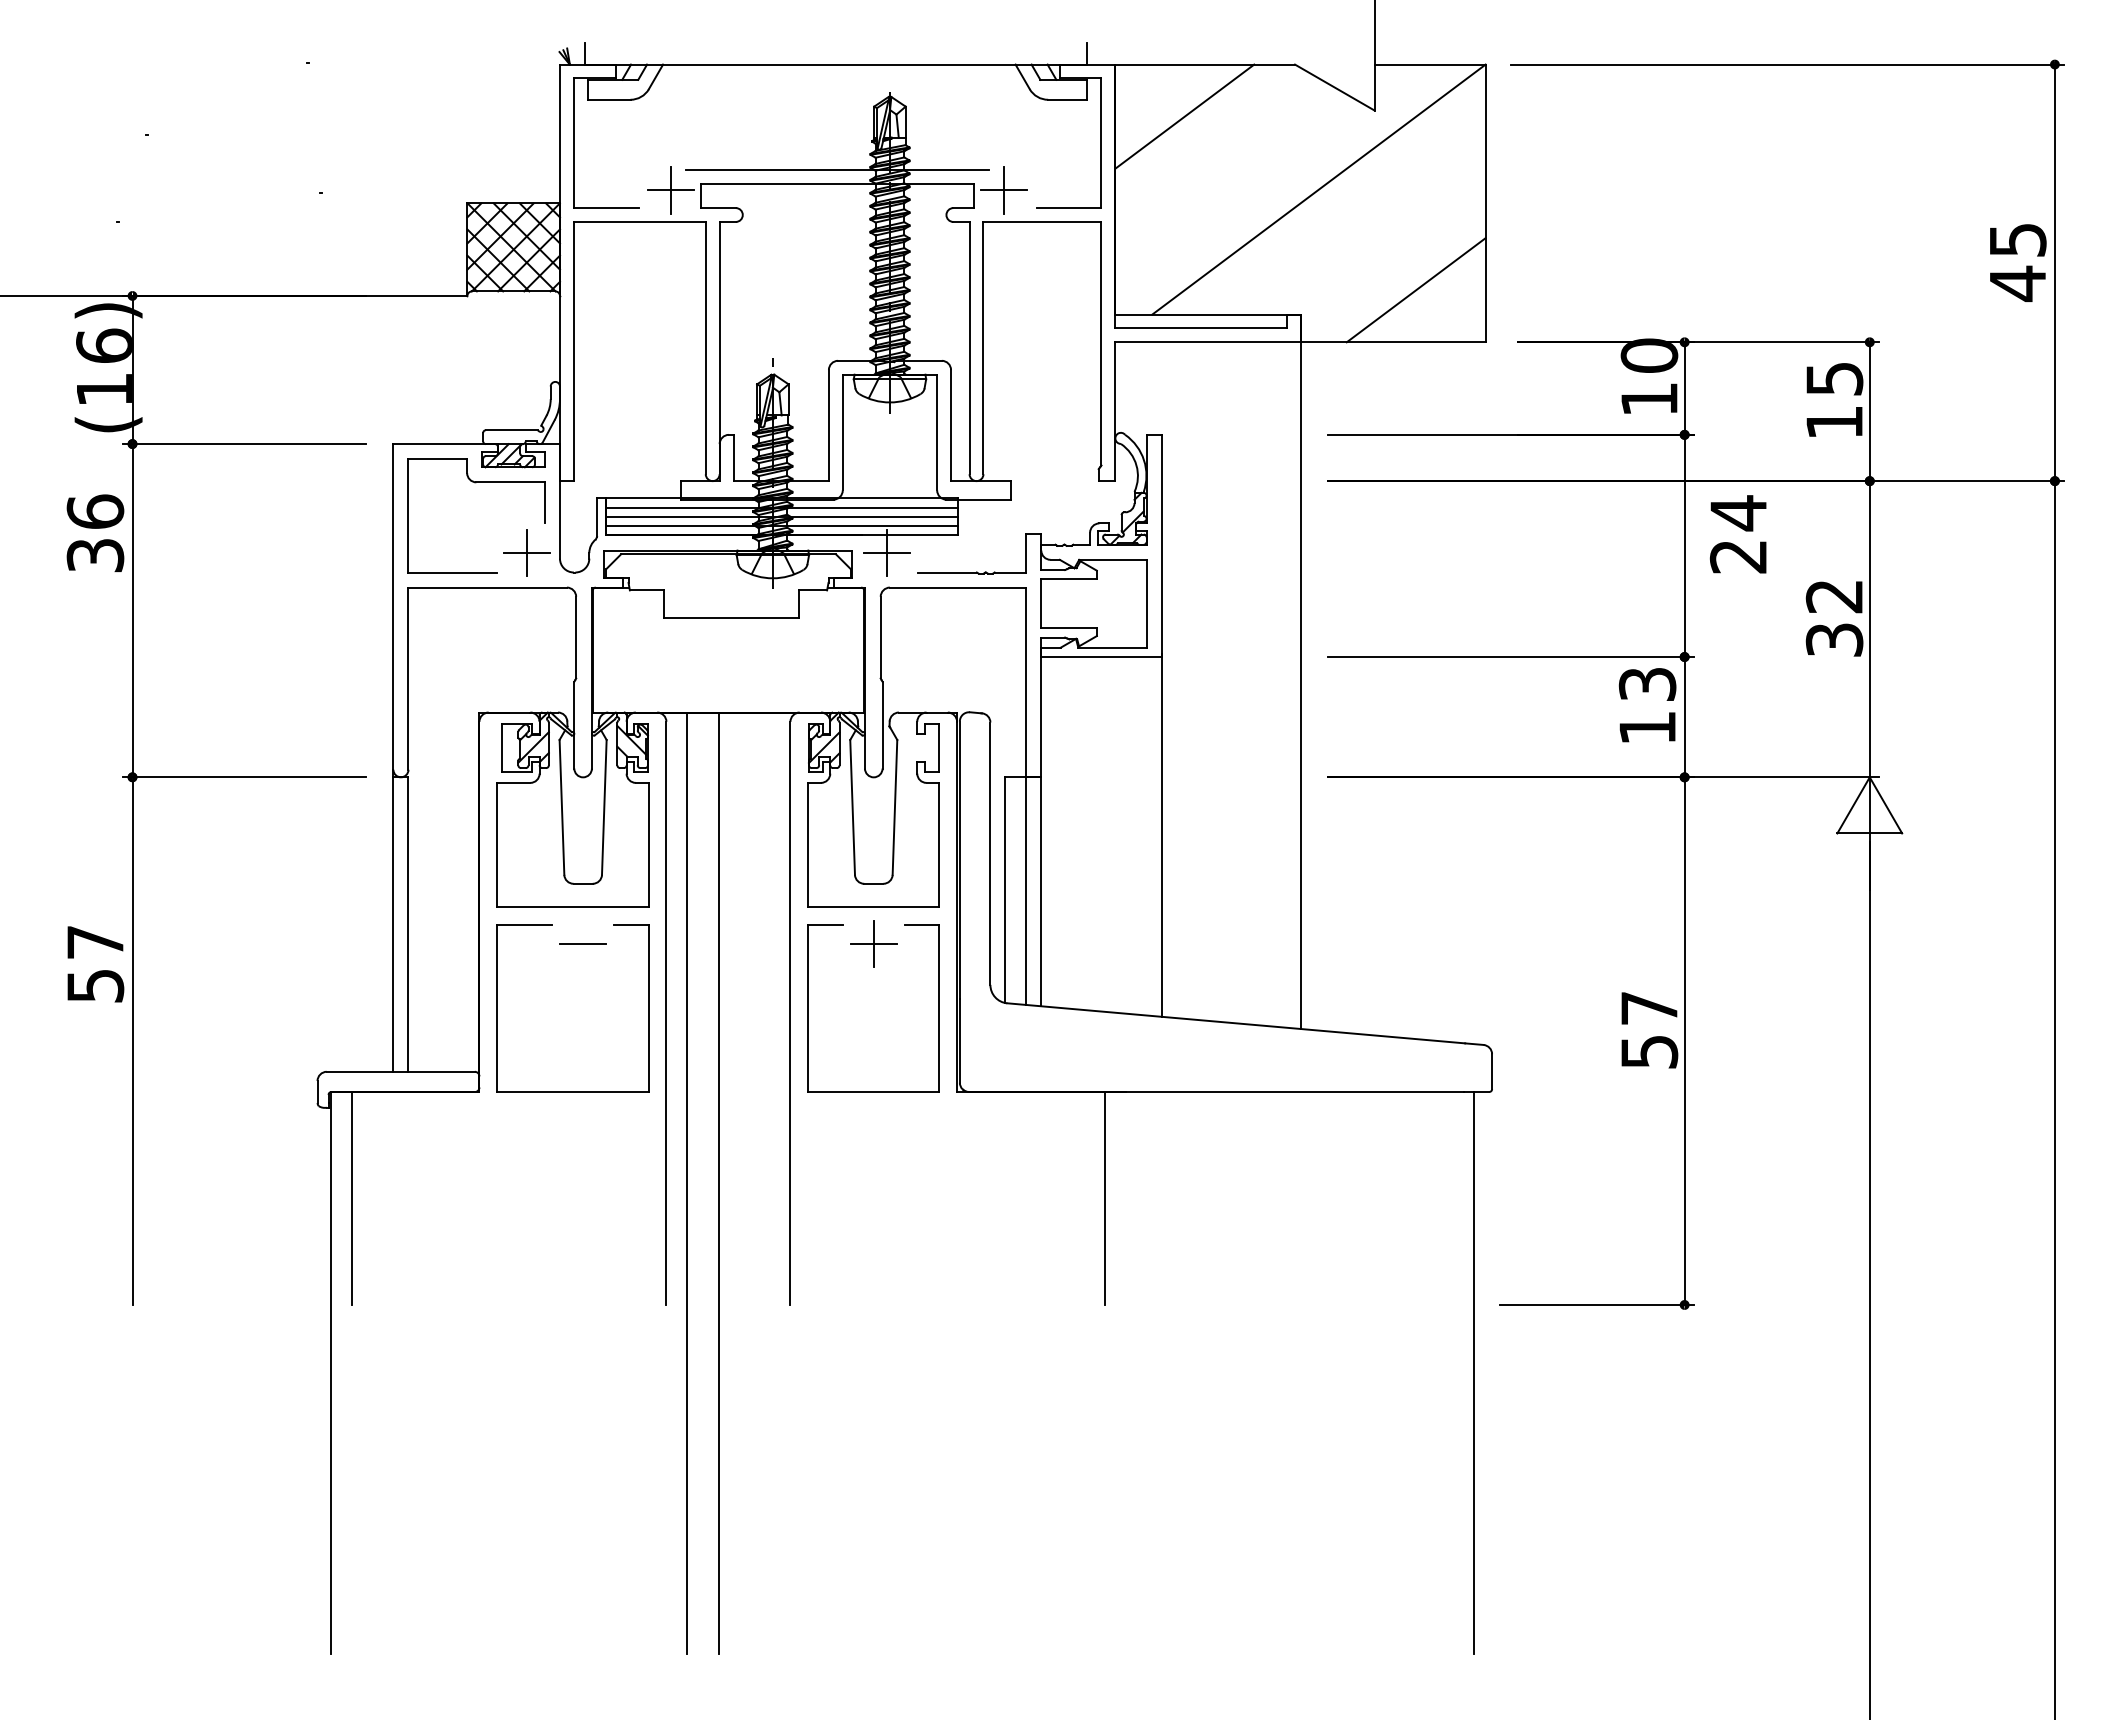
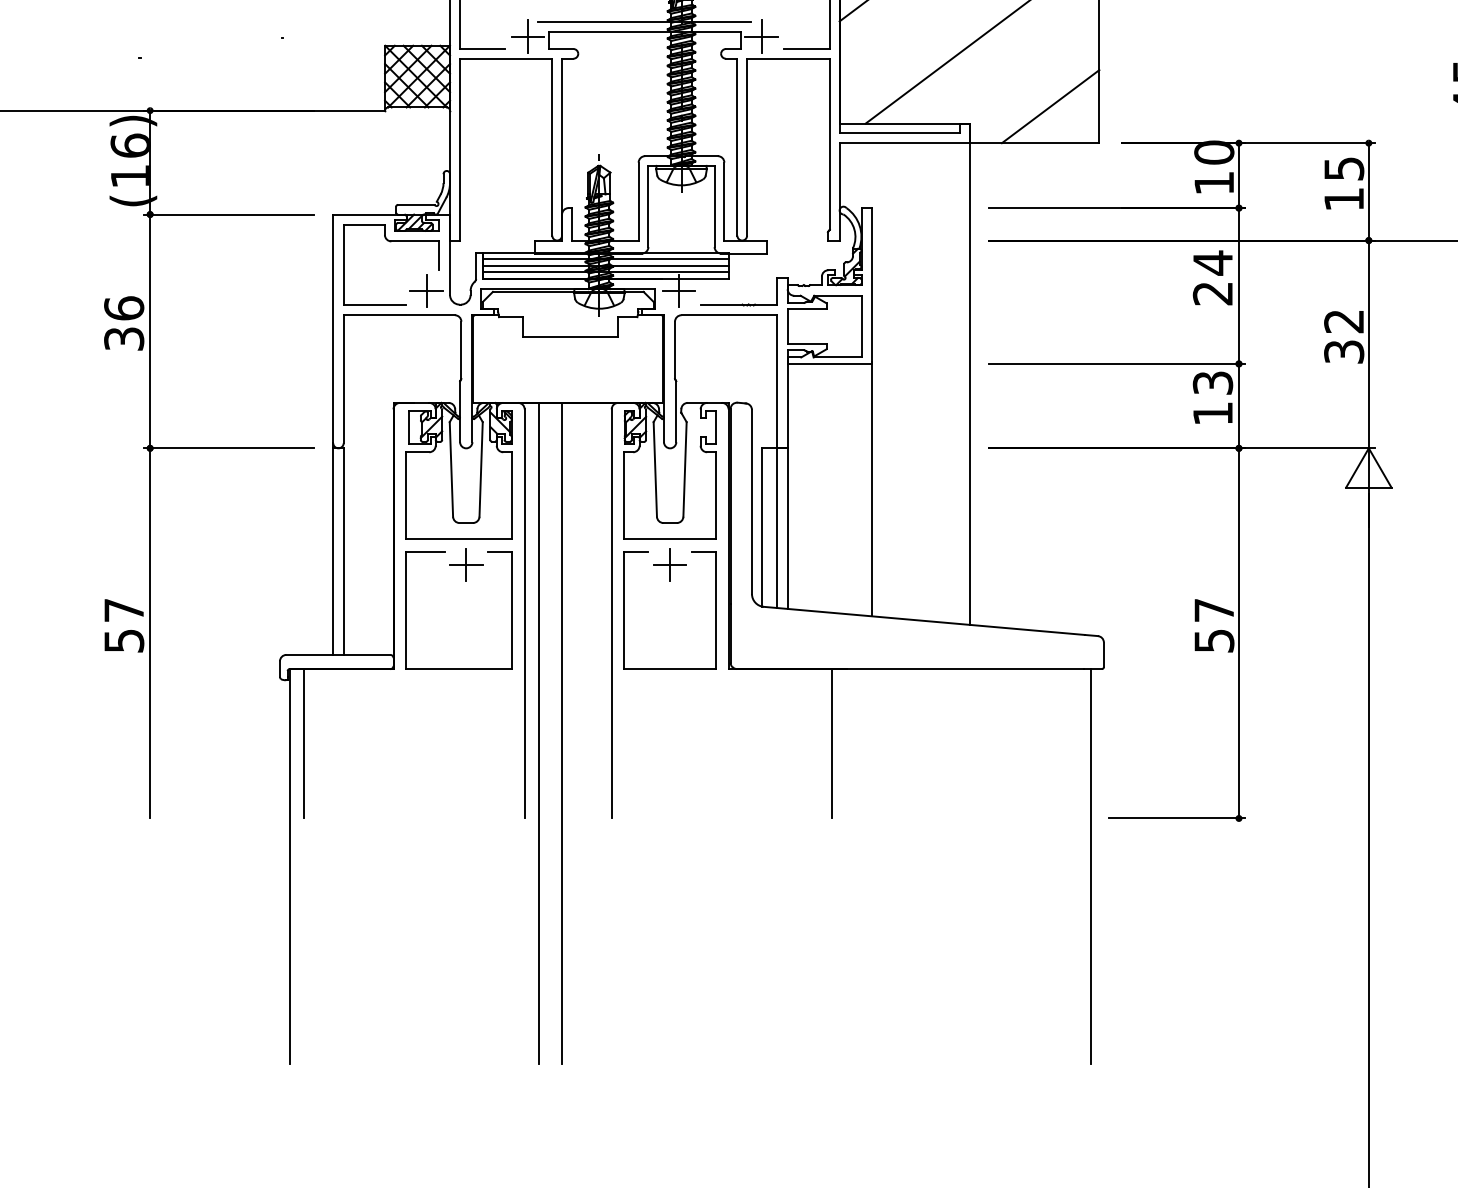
text: (95, 532) -> (124, 322), moved
text: (1737, 534) -> (1212, 277), moved
line: (583, 943) -> (466, 564), added
text: (95, 964) -> (124, 625), moved

